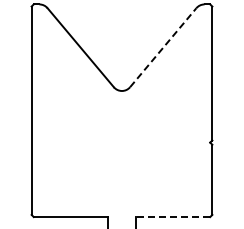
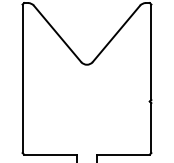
line: (163, 47) -> (116, 33), dashed -> solid
line: (172, 217) -> (122, 154), dashed -> solid

